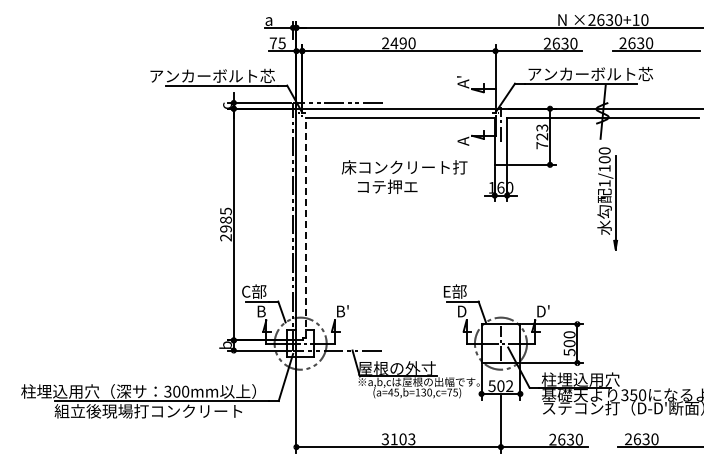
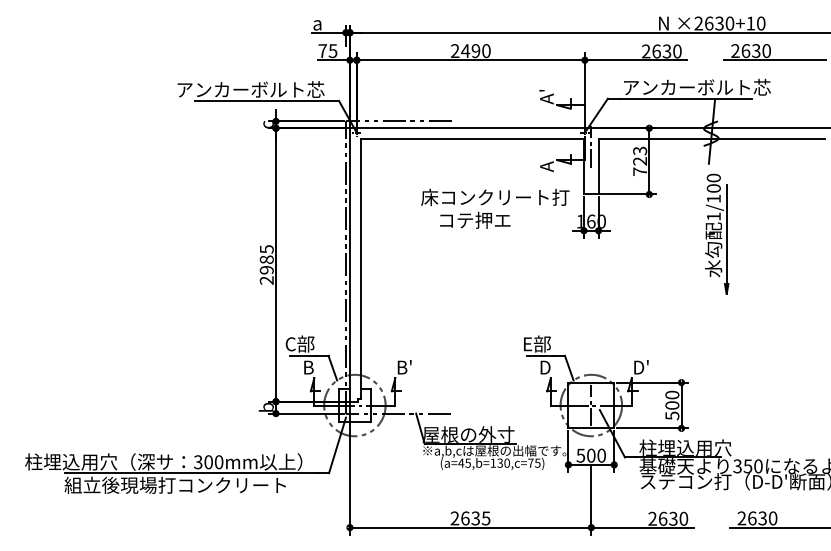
text: (404, 176) -> (495, 208), moved
line: (305, 227) -> (360, 268), dashed -> solid
text: (509, 386) -> (601, 456), 502 -> 500
text: (398, 439) -> (470, 518), 3103 -> 2635

